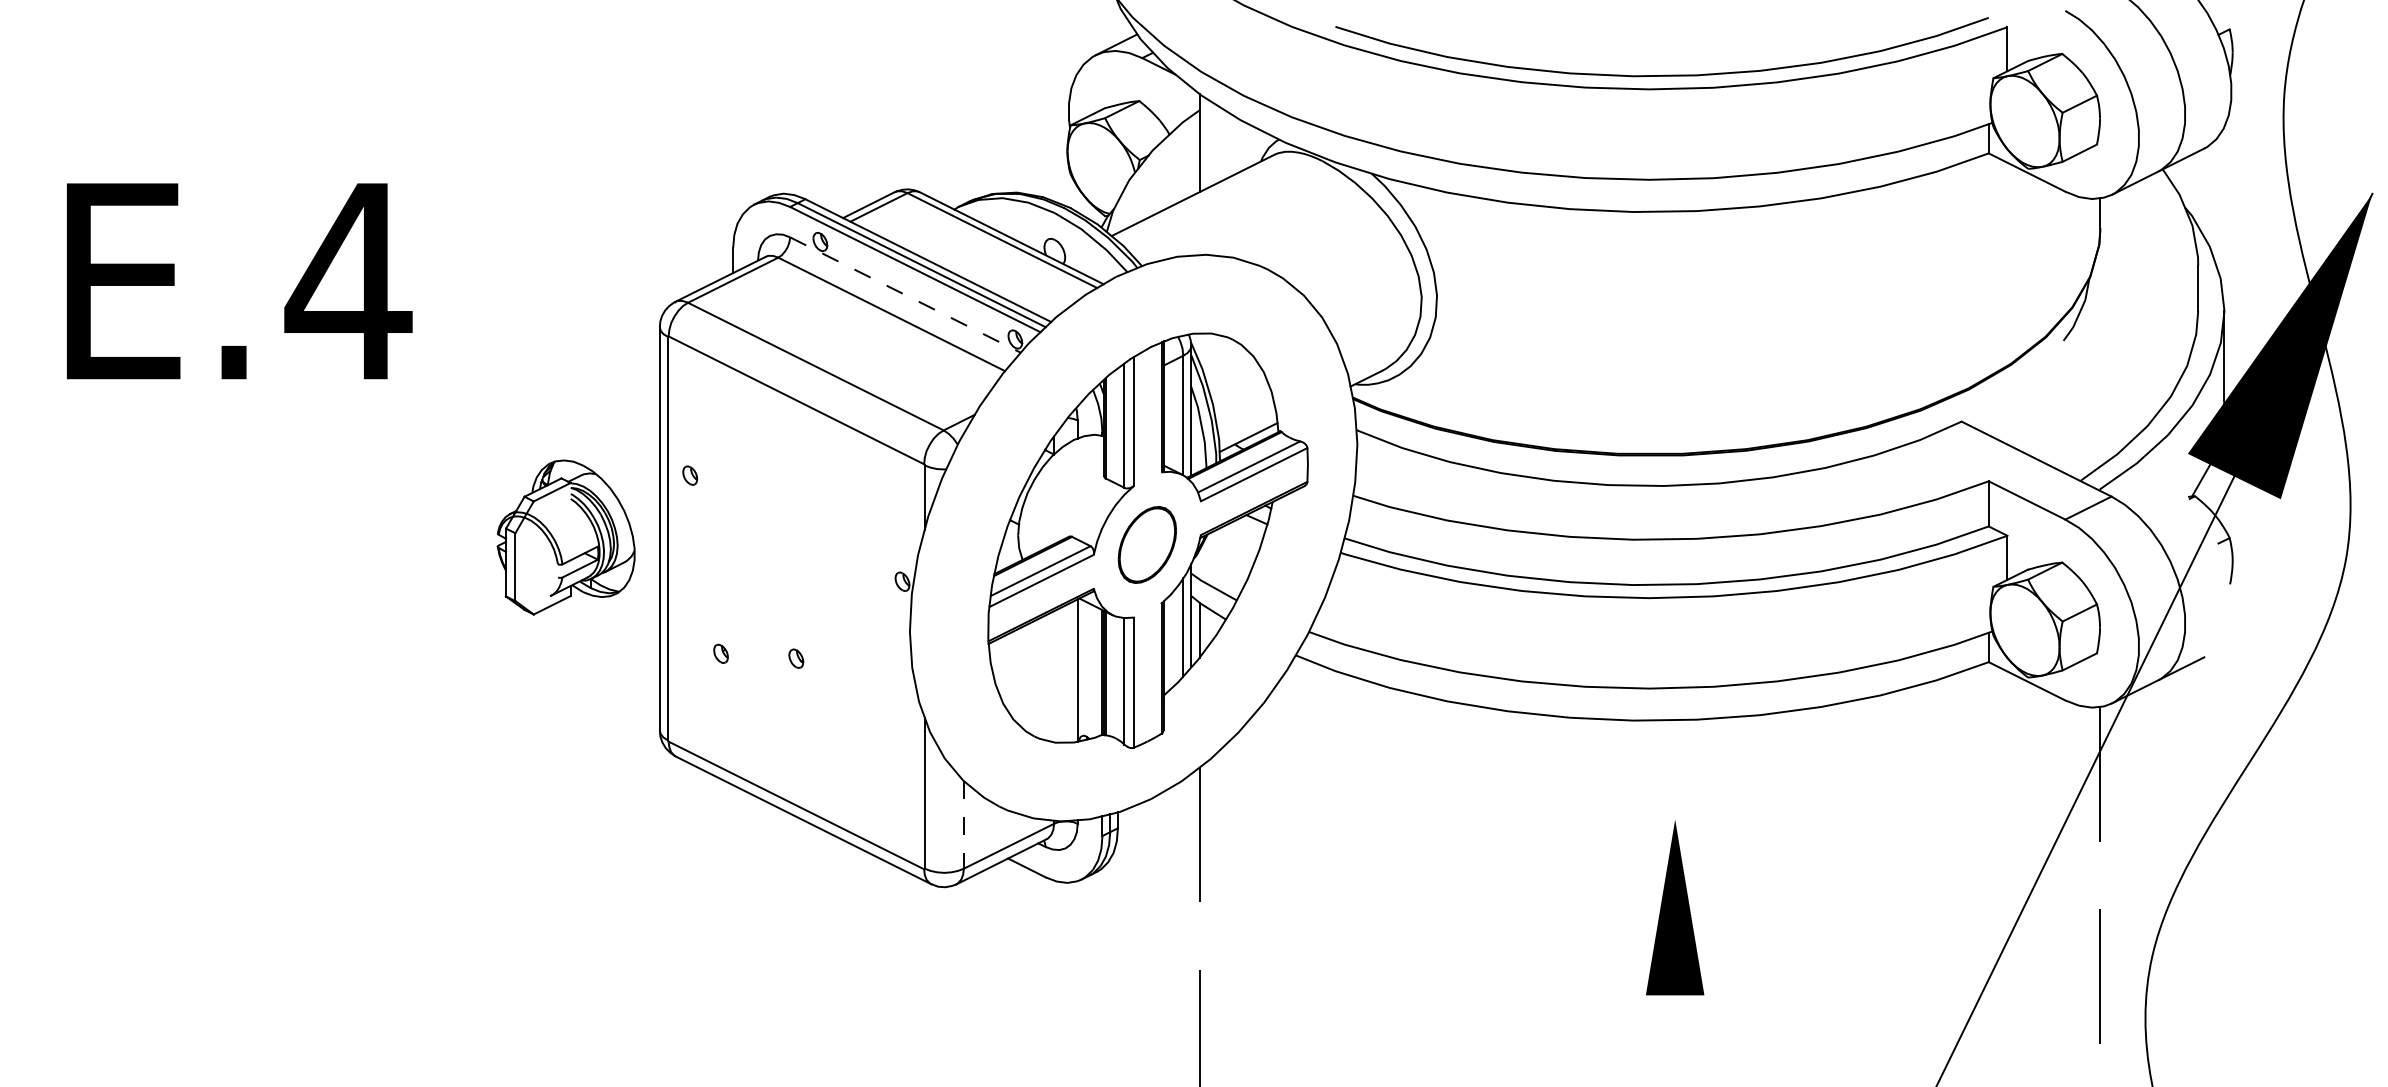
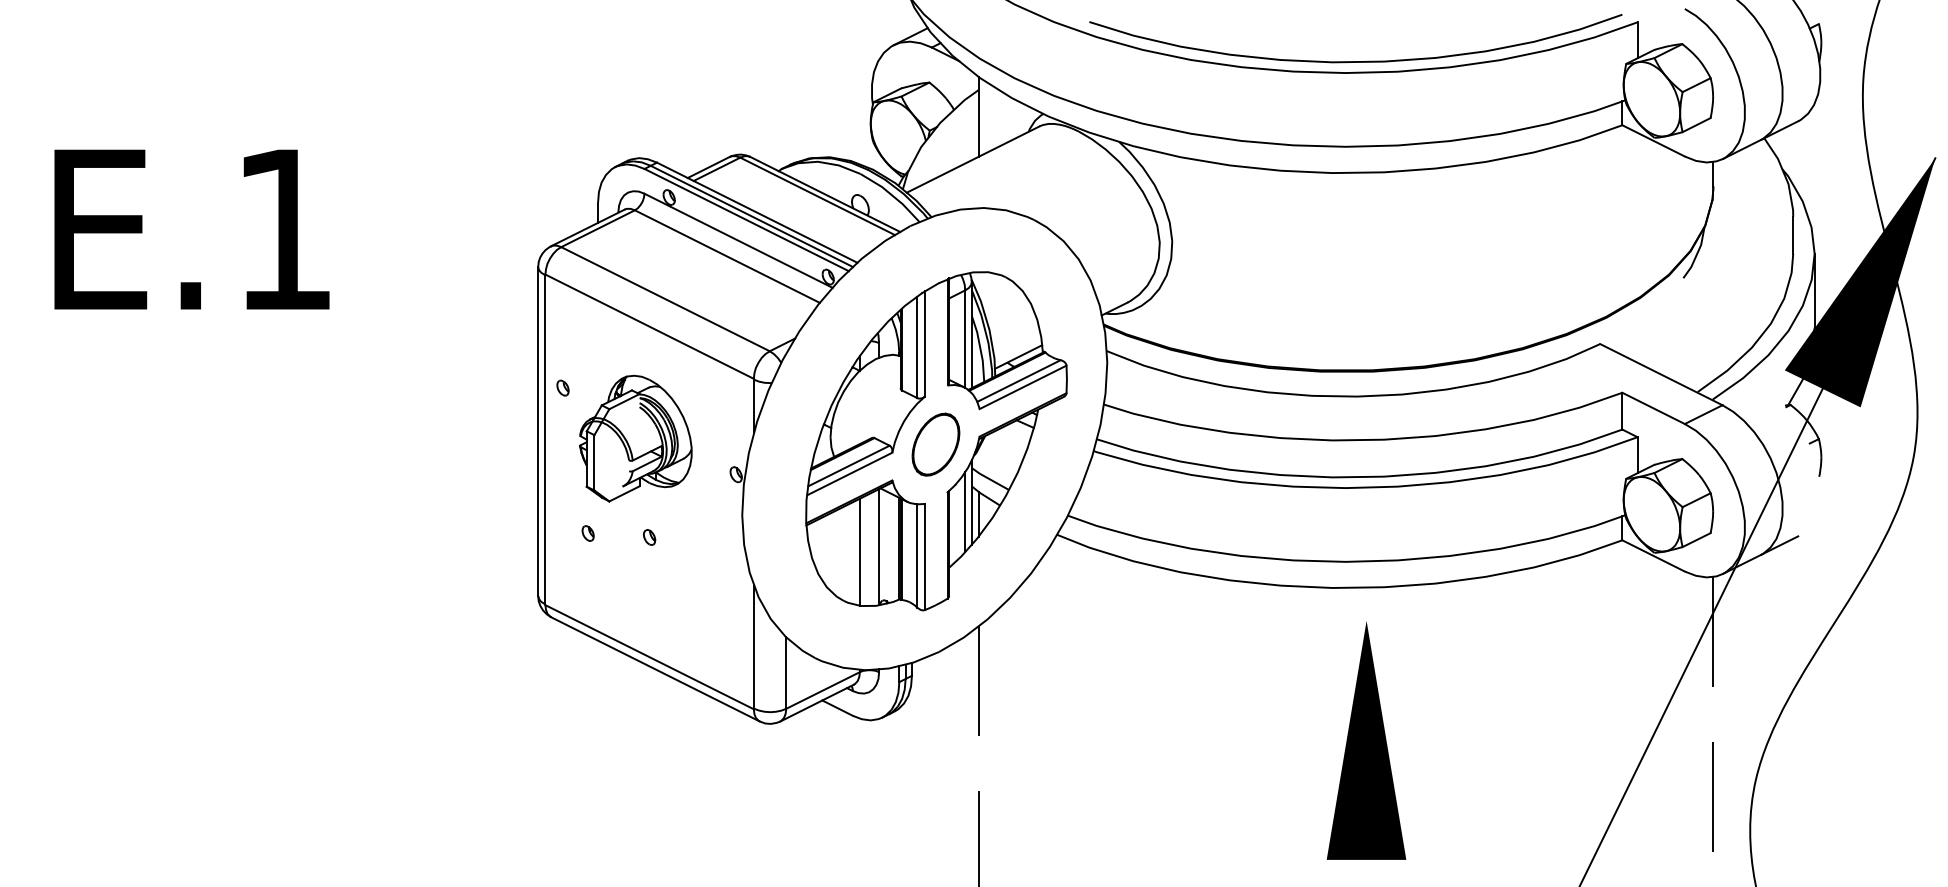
text: (347, 281) -> (283, 229), E.4 -> E.1
line: (906, 295) -> (739, 241), dashed -> solid
part: (565, 537) -> (635, 438), moved
line: (1053, 675) -> (859, 551), added
line: (964, 825) -> (786, 673), dashed -> solid
part: (1675, 907) -> (1366, 740), size x1.67

